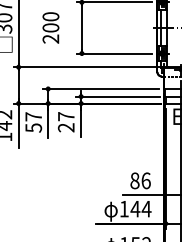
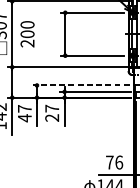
text: (50, 27) -> (27, 33), moved
line: (100, 88) -> (80, 85), solid -> dashed
text: (33, 128) -> (24, 118), 57 -> 47
text: (134, 180) -> (109, 162), 86 -> 76

